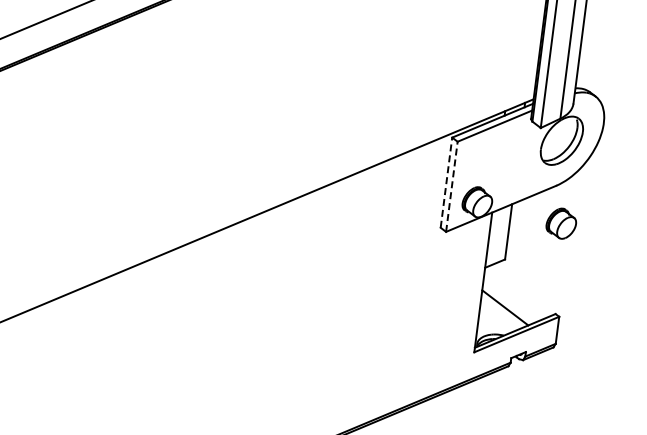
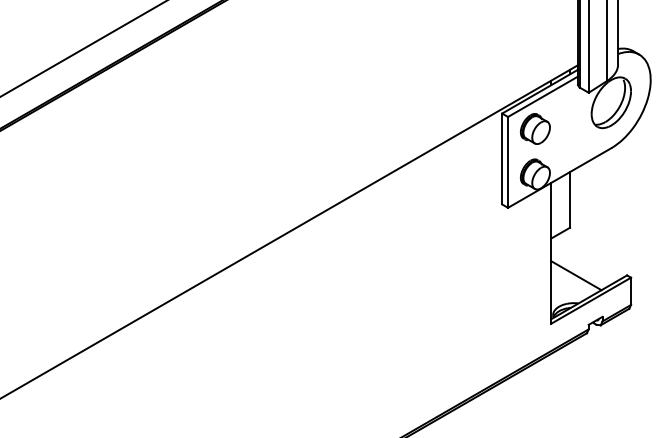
line: (446, 182) -> (502, 158), dashed -> solid
line: (452, 185) -> (508, 161), dashed -> solid
part: (561, 223) -> (535, 128), moved

